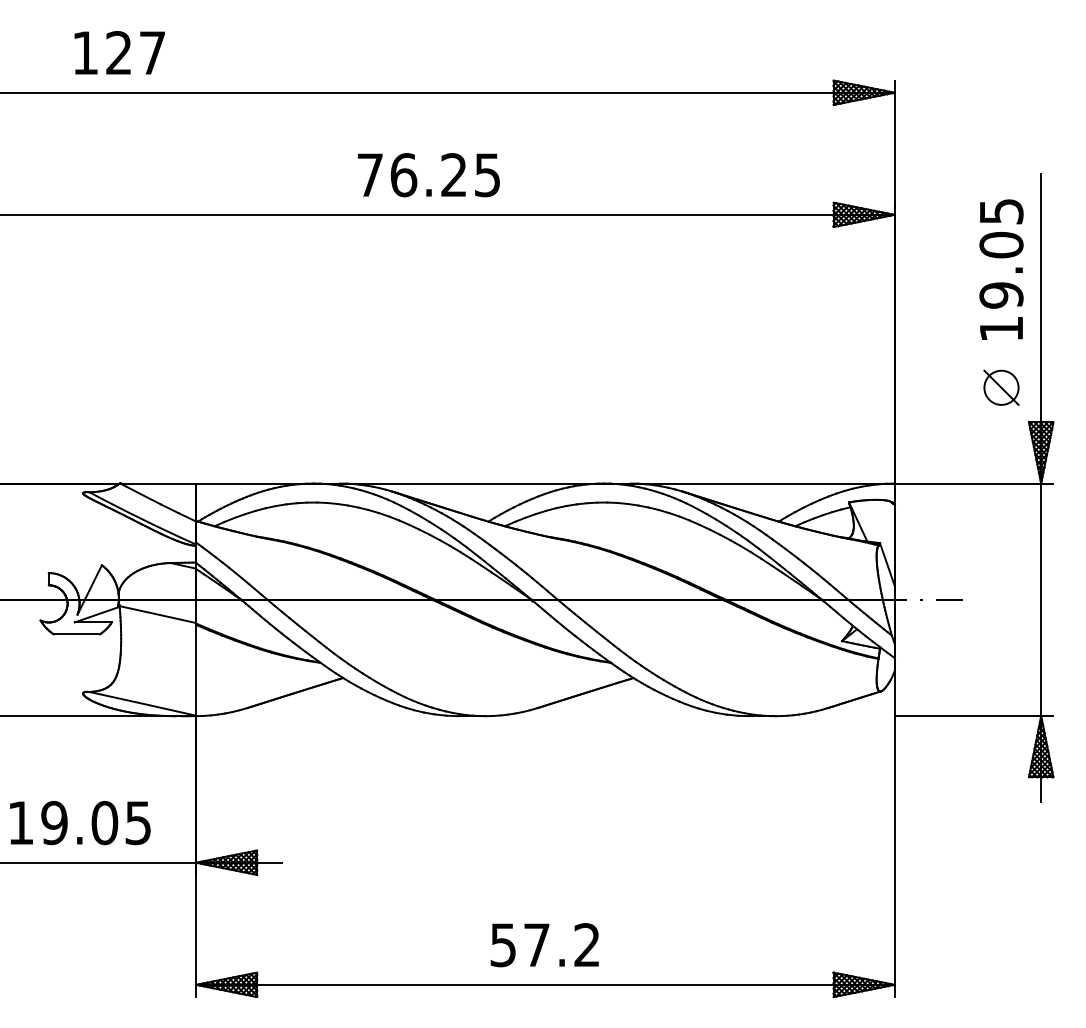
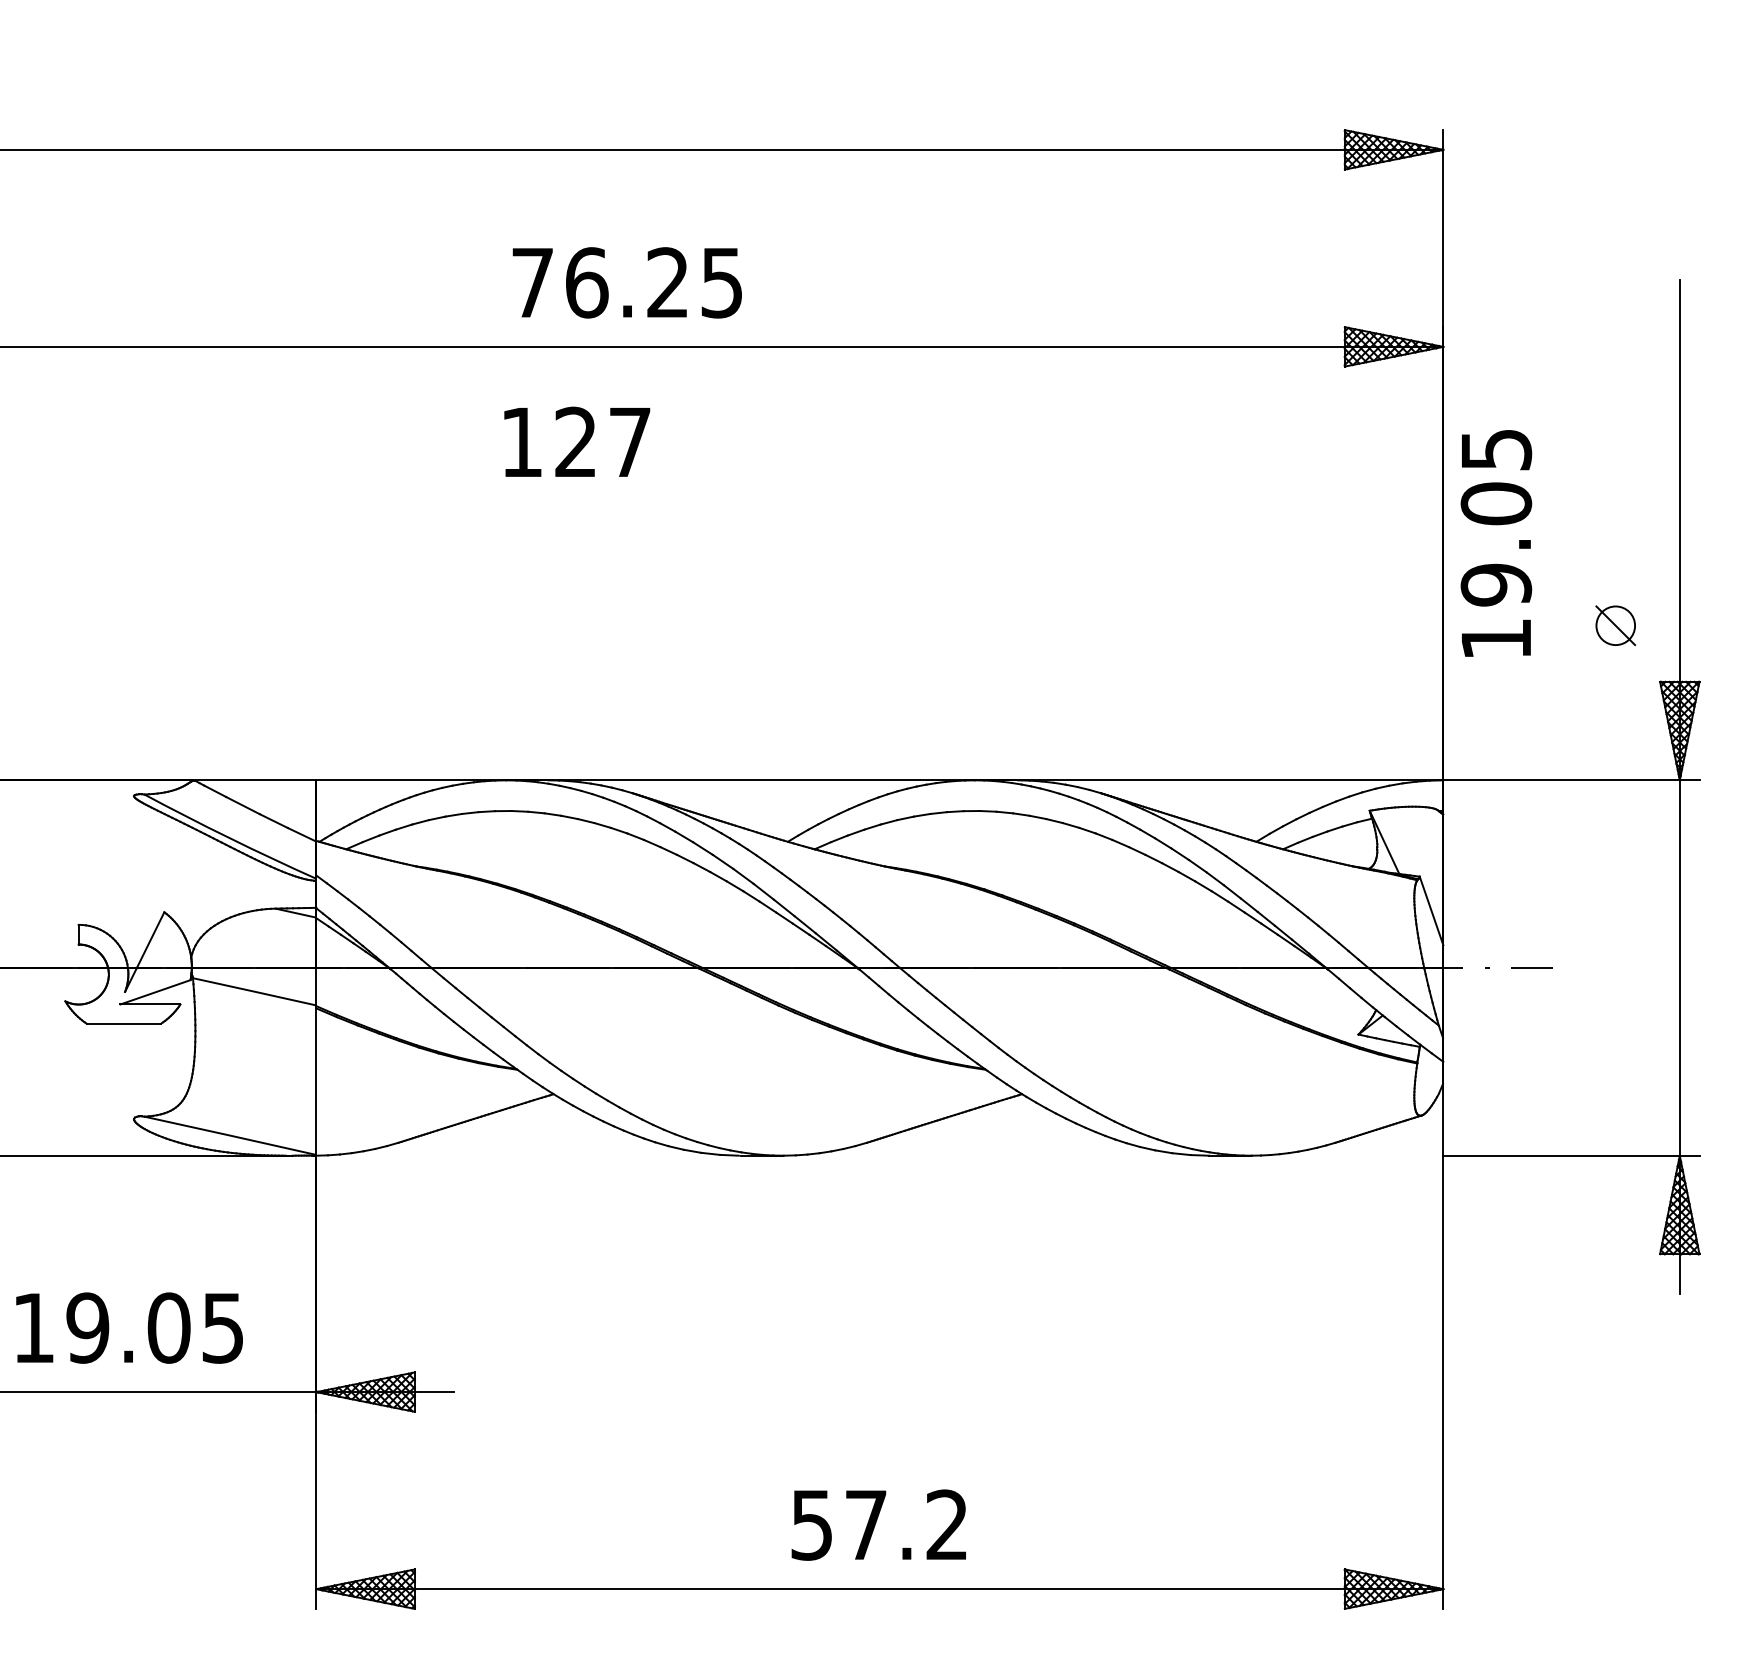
text: (119, 52) -> (576, 441), moved
text: (428, 175) -> (626, 283), moved
text: (1001, 269) -> (1496, 543), moved
part: (1001, 387) -> (1615, 625), size x0.7

